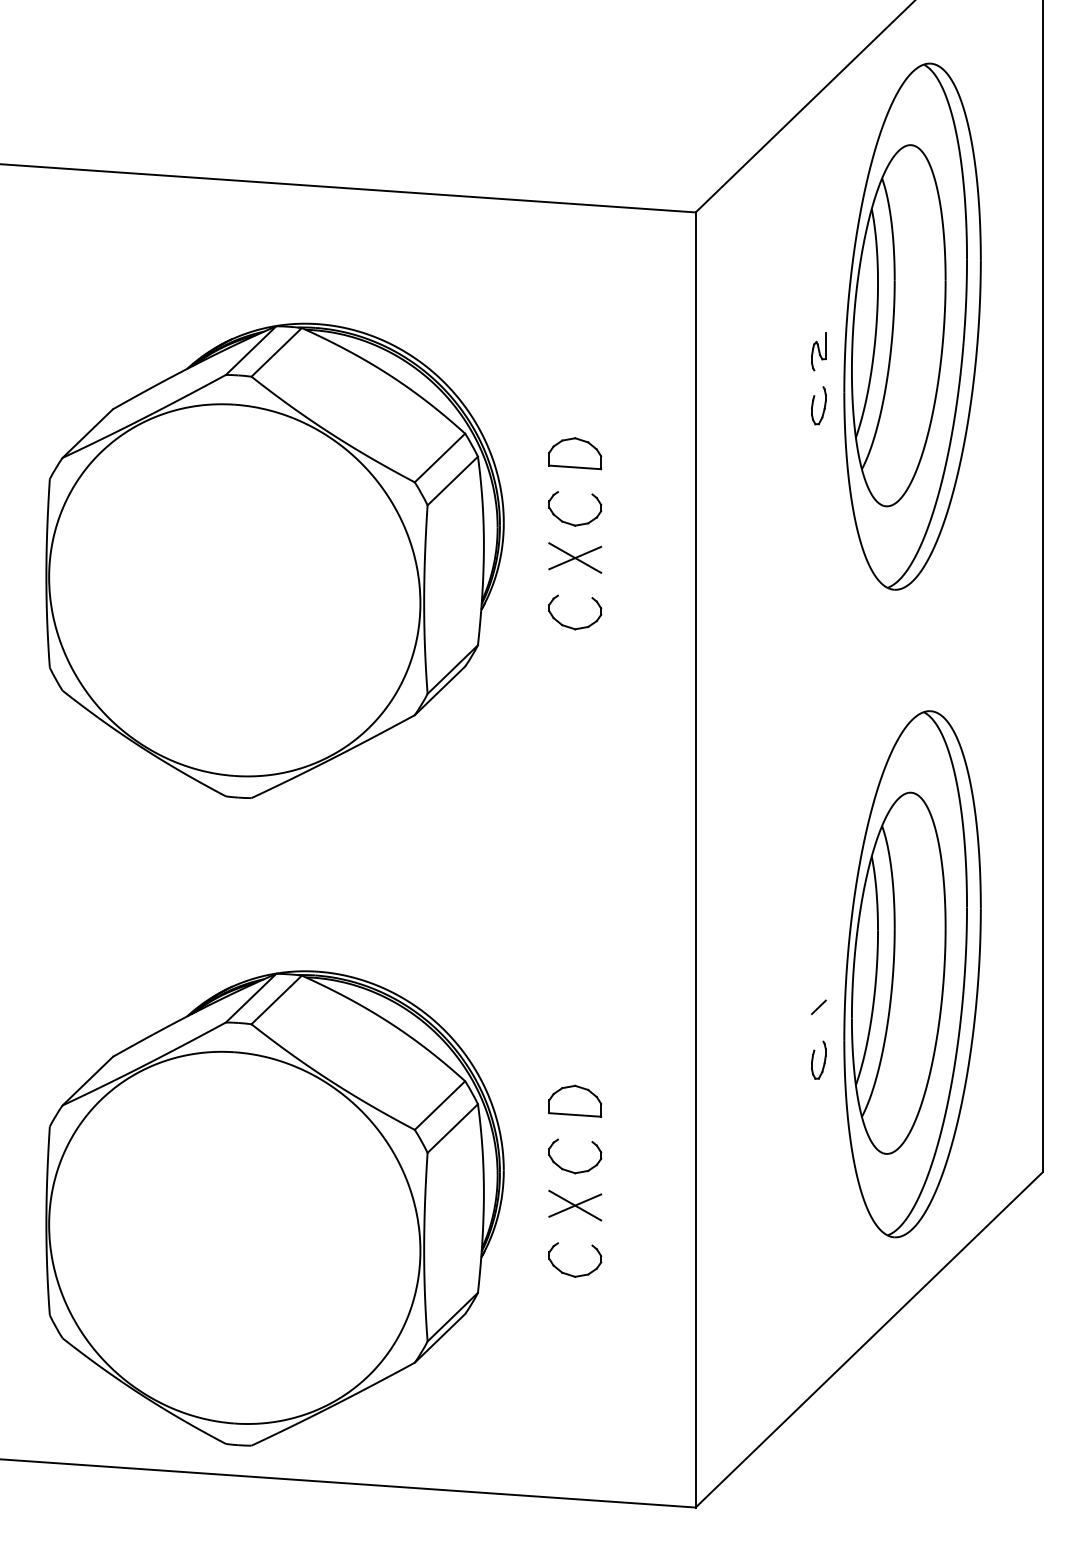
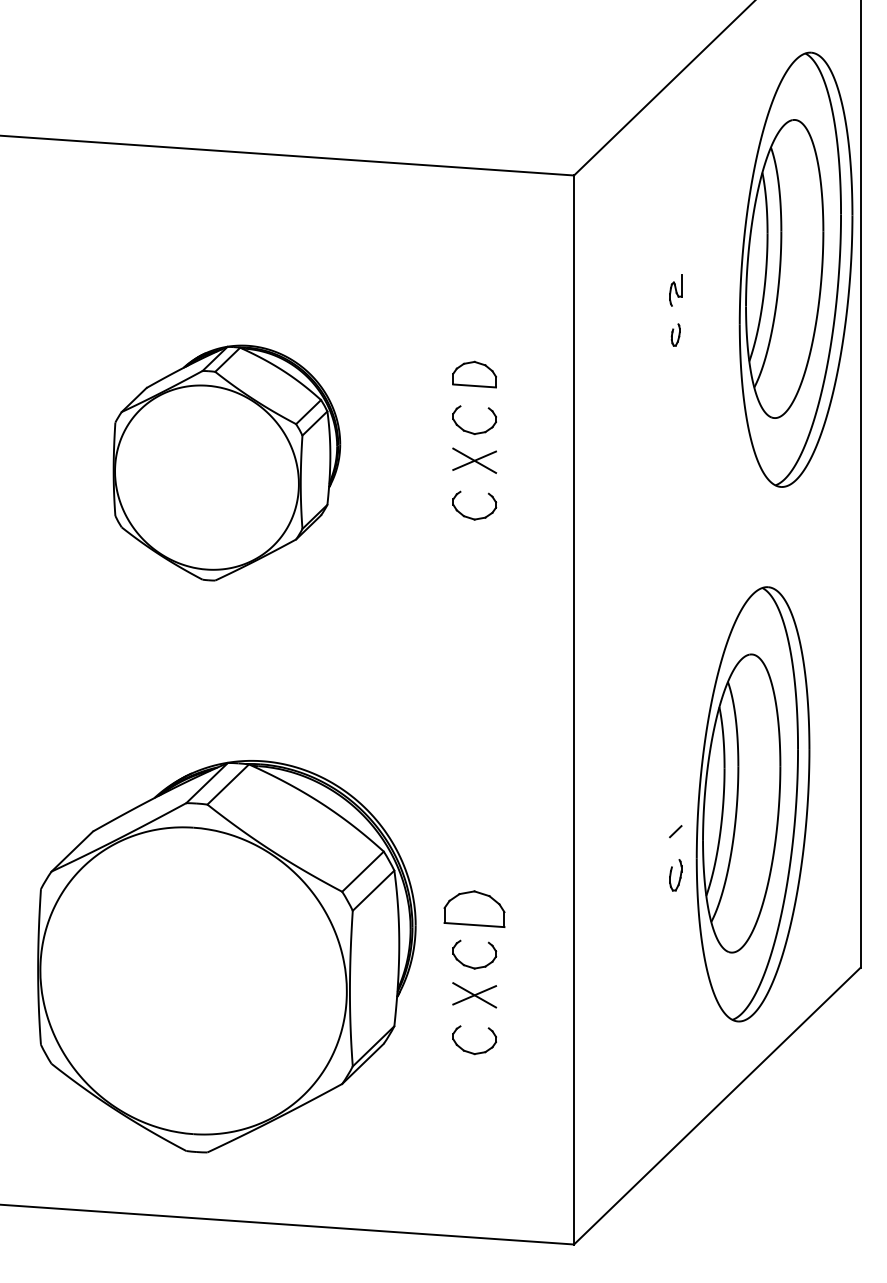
part: (911, 326) -> (795, 269), moved
part: (818, 405) -> (675, 334), size x0.7
part: (274, 560) -> (226, 462), size x0.6
part: (575, 1100) -> (474, 908), size x1.4
part: (274, 1208) -> (226, 956), moved

